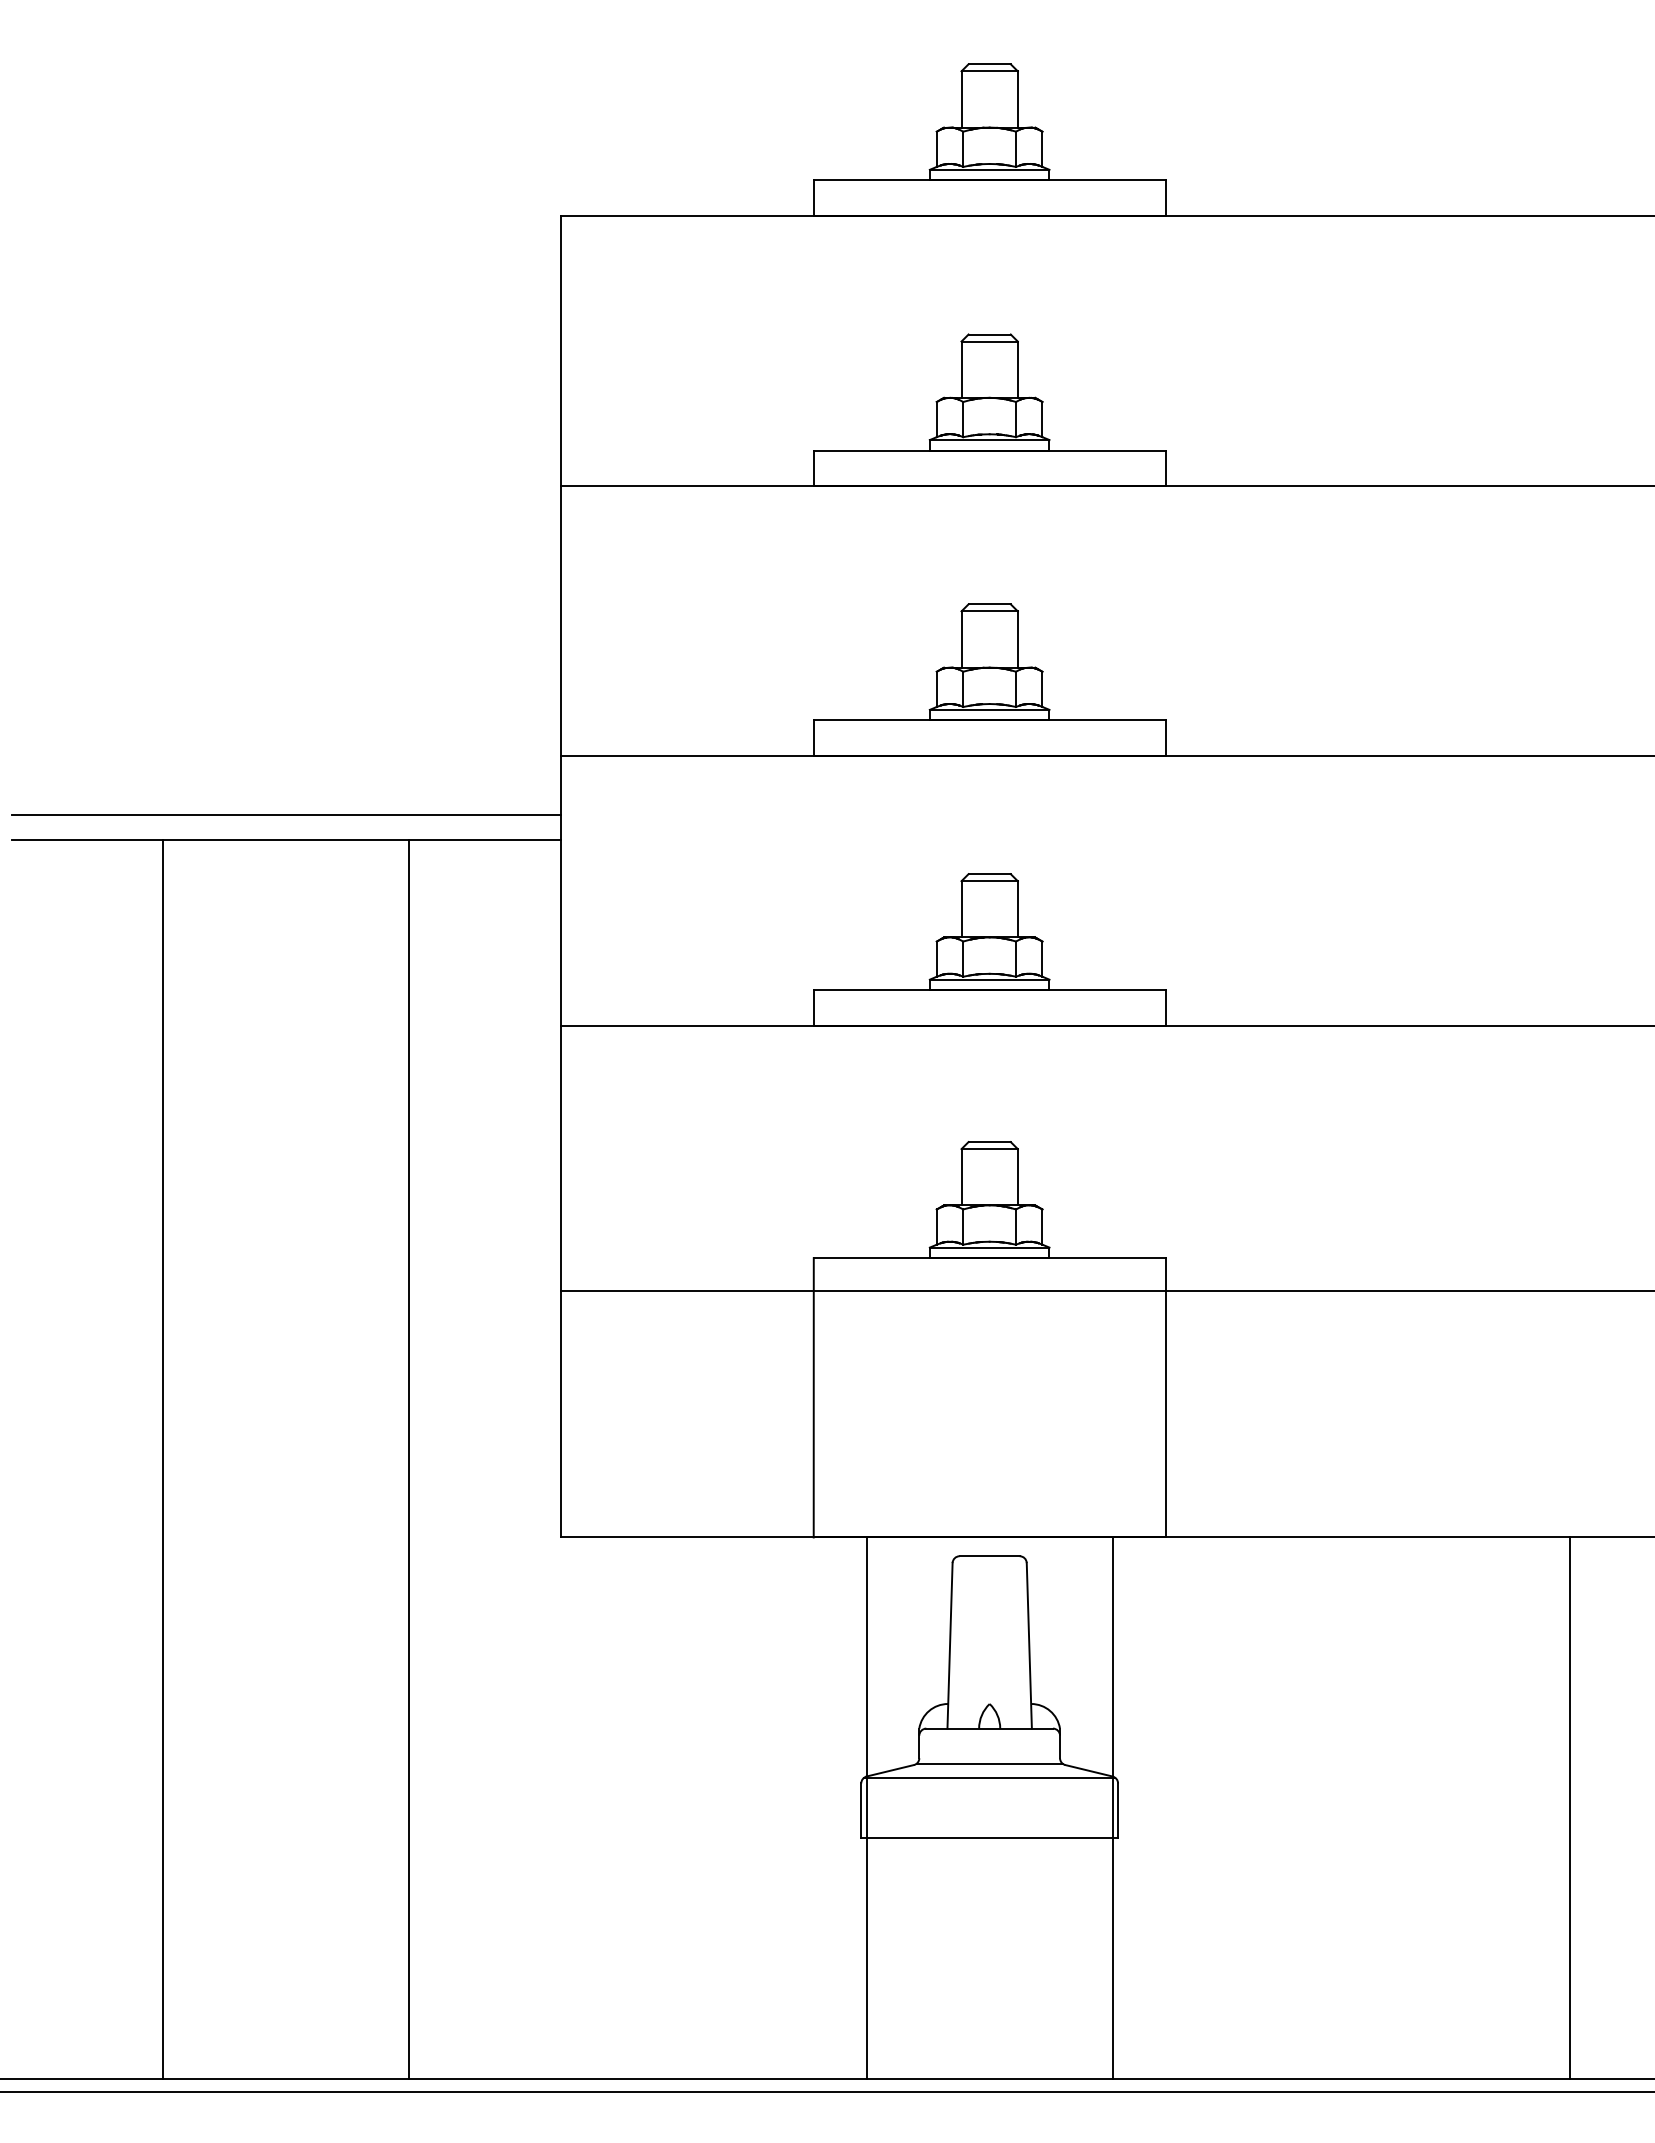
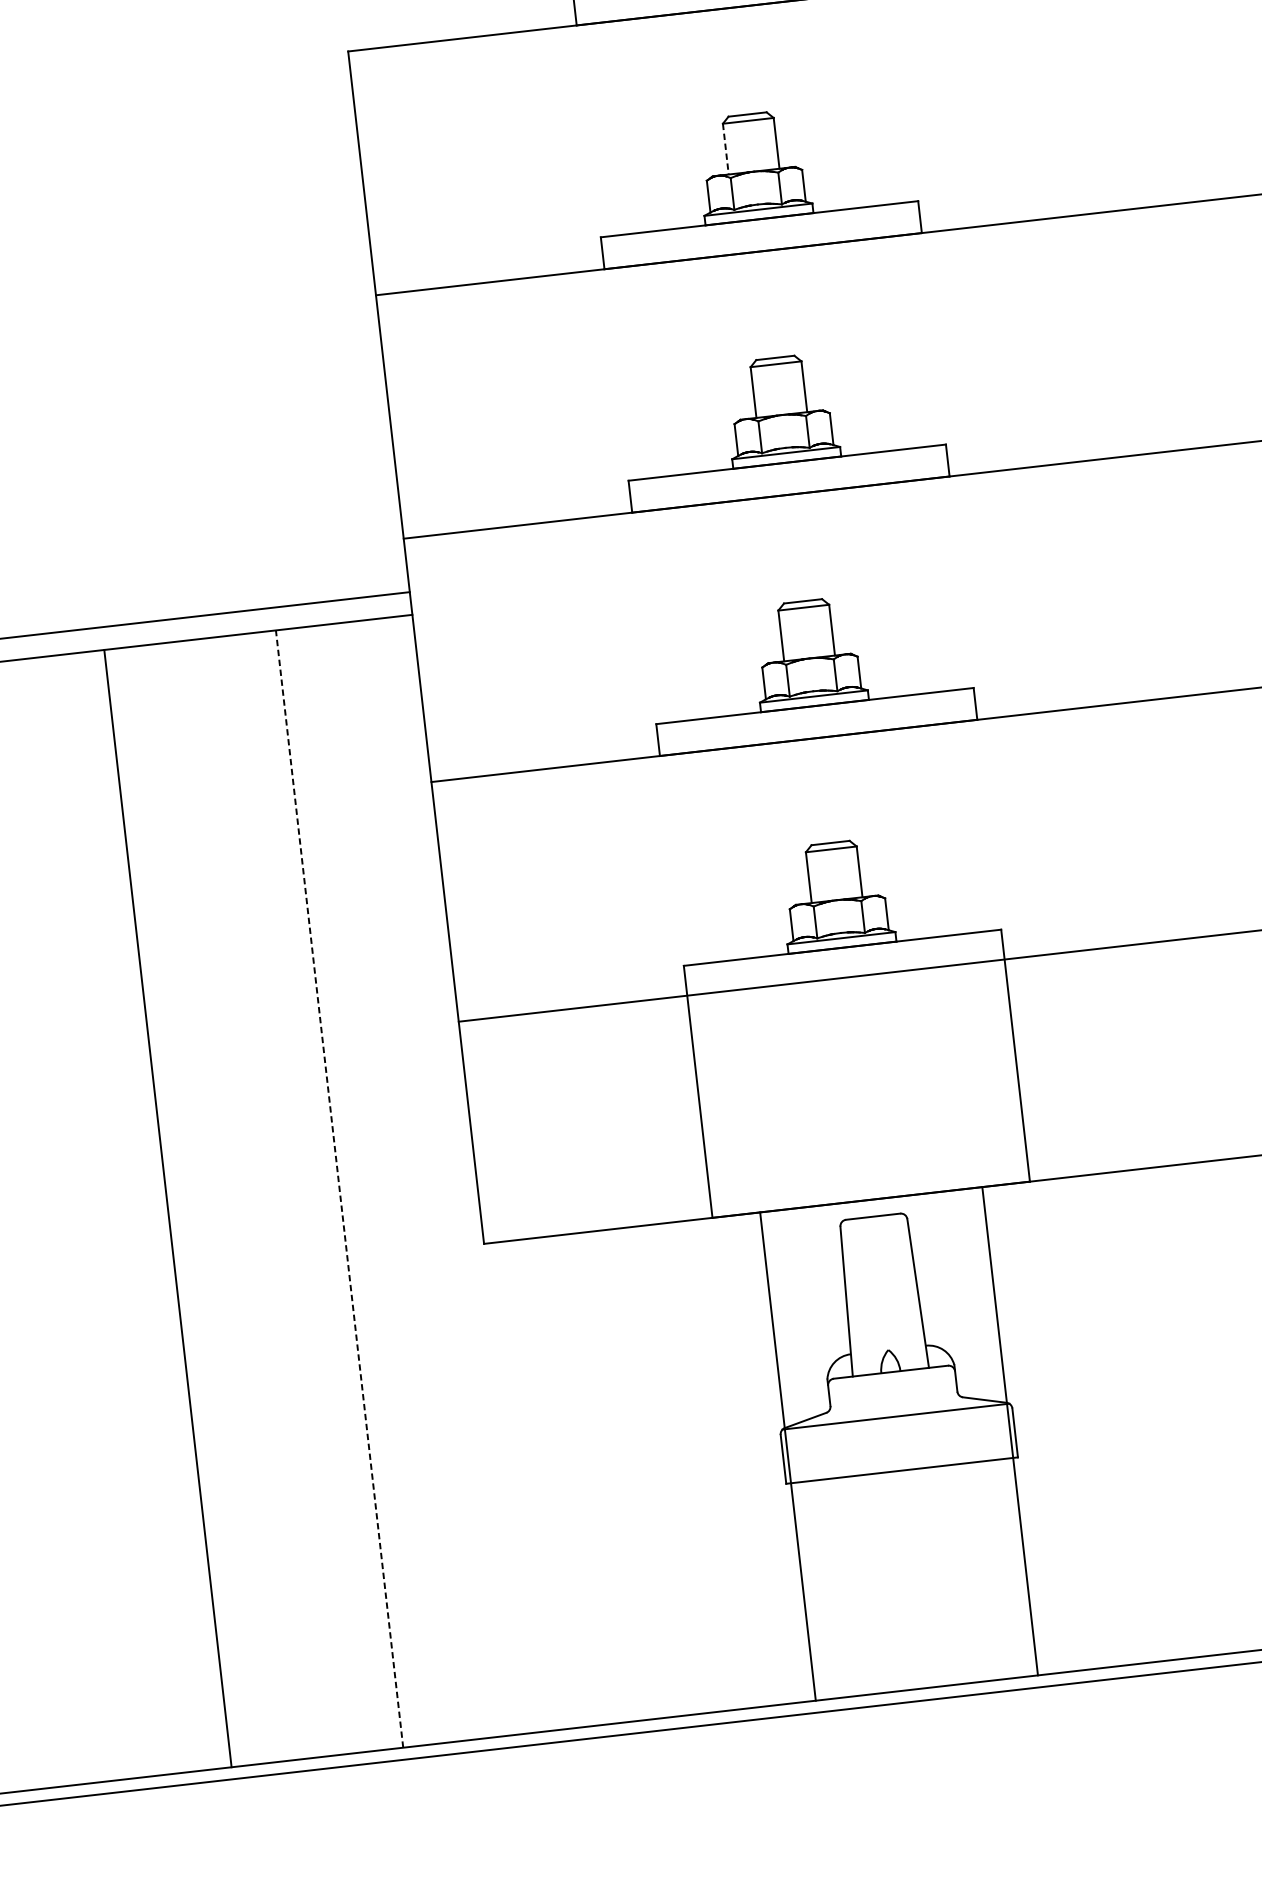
line: (961, 370) -> (725, 149), solid -> dashed
line: (409, 1458) -> (339, 1188), solid -> dashed
line: (163, 1459) -> (168, 1208), moved
line: (989, 1763) -> (894, 1403), removed

